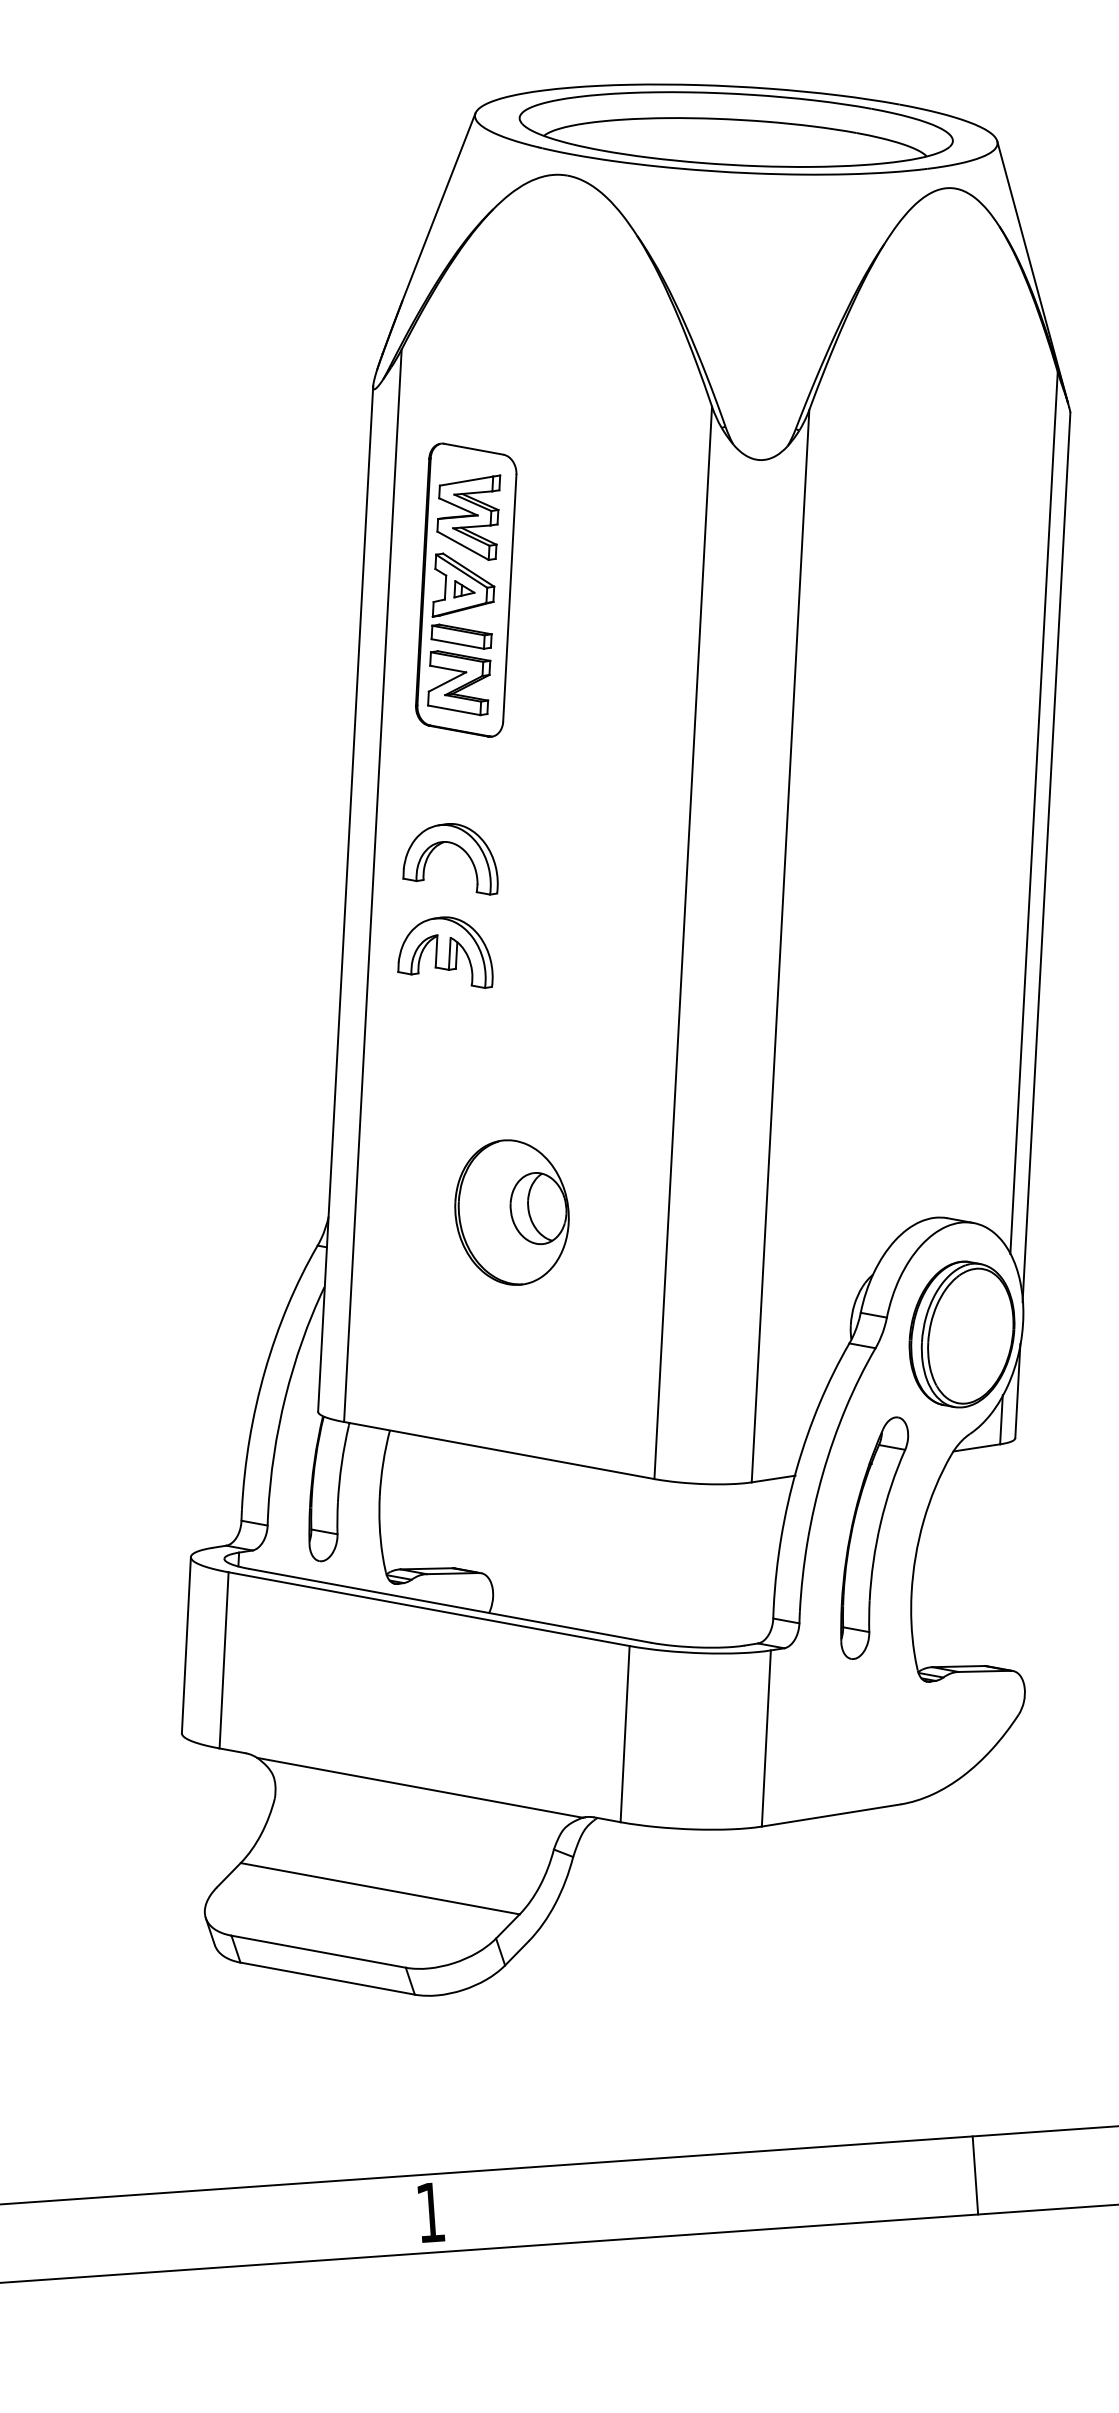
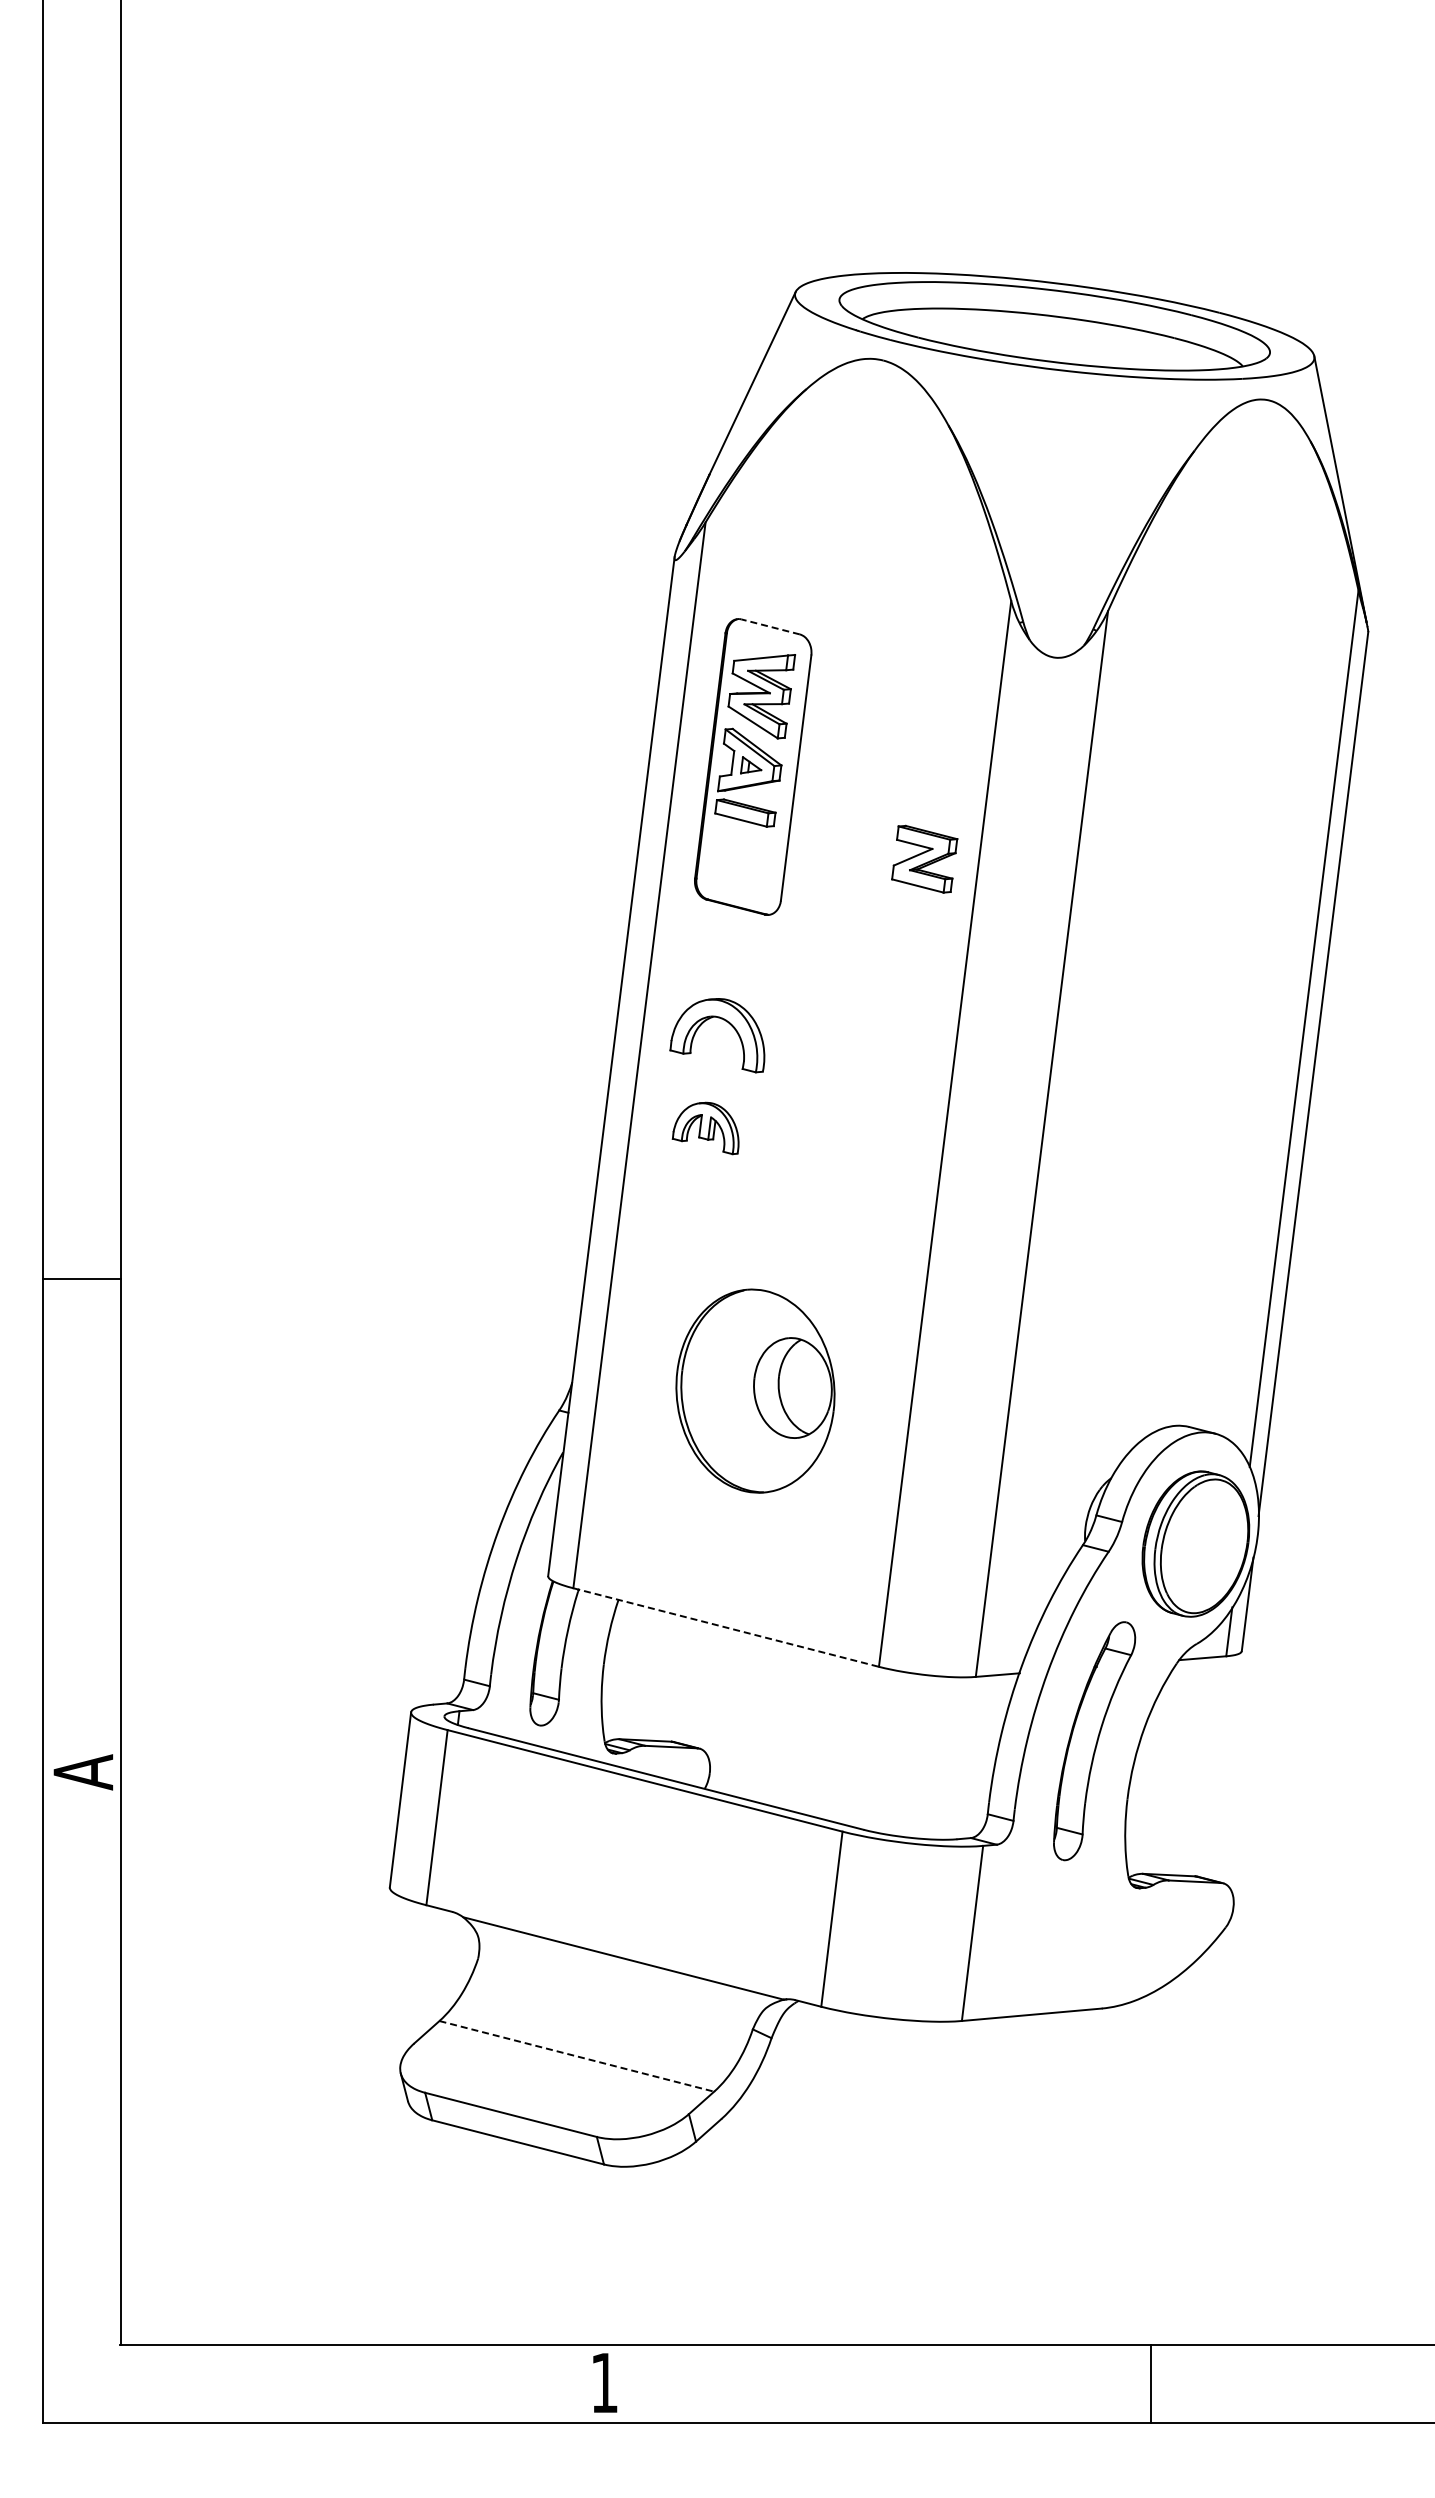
line: (473, 448) -> (770, 626), solid -> dashed
part: (458, 682) -> (924, 858), moved
part: (443, 954) -> (705, 1128), size x0.7
part: (511, 1212) -> (755, 1390), size x1.4
line: (499, 1450) -> (726, 1627), solid -> dashed
line: (379, 1888) -> (576, 2056), solid -> dashed

